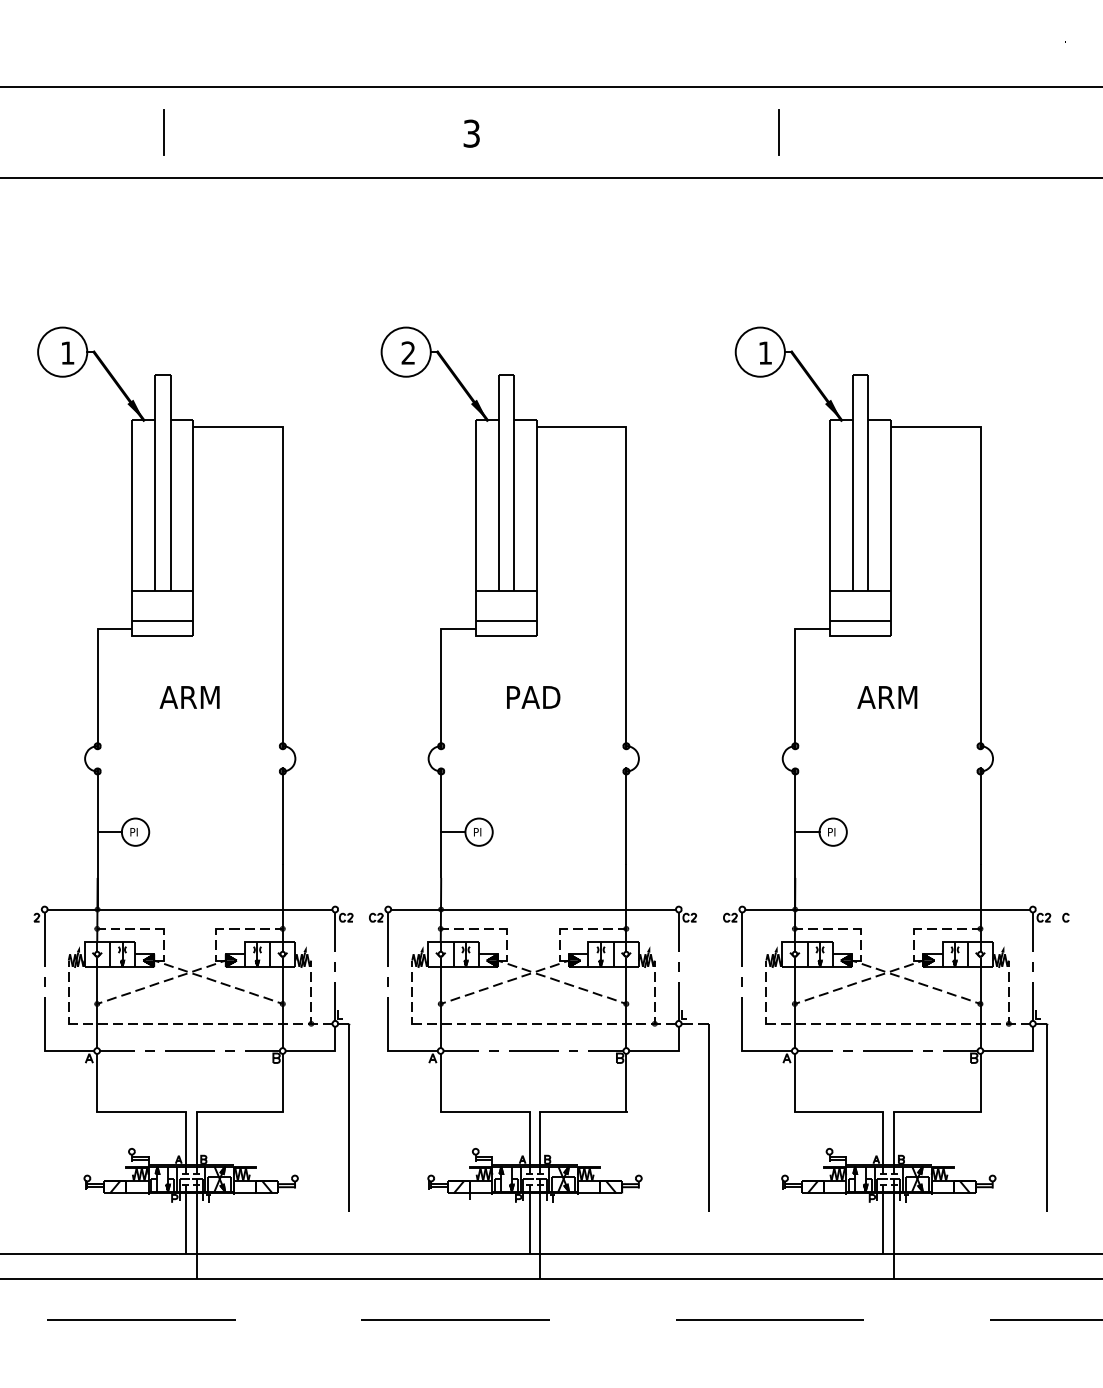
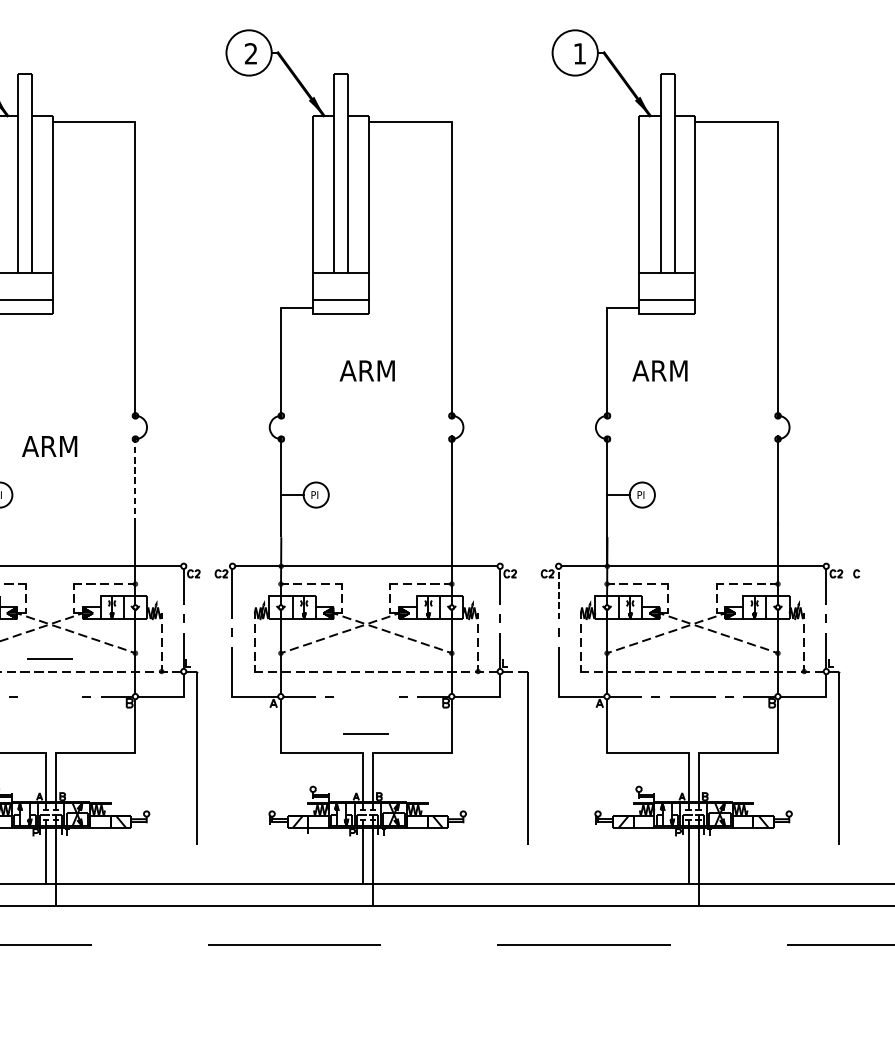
text: (189, 697) -> (49, 446), moved
text: (534, 697) -> (367, 371), PAD -> ARM
text: (887, 697) -> (660, 371), moved
line: (282, 816) -> (135, 480), solid -> dashed
line: (742, 939) -> (558, 593), solid -> dashed
line: (189, 1050) -> (49, 658), moved
line: (533, 1050) -> (366, 733), moved

